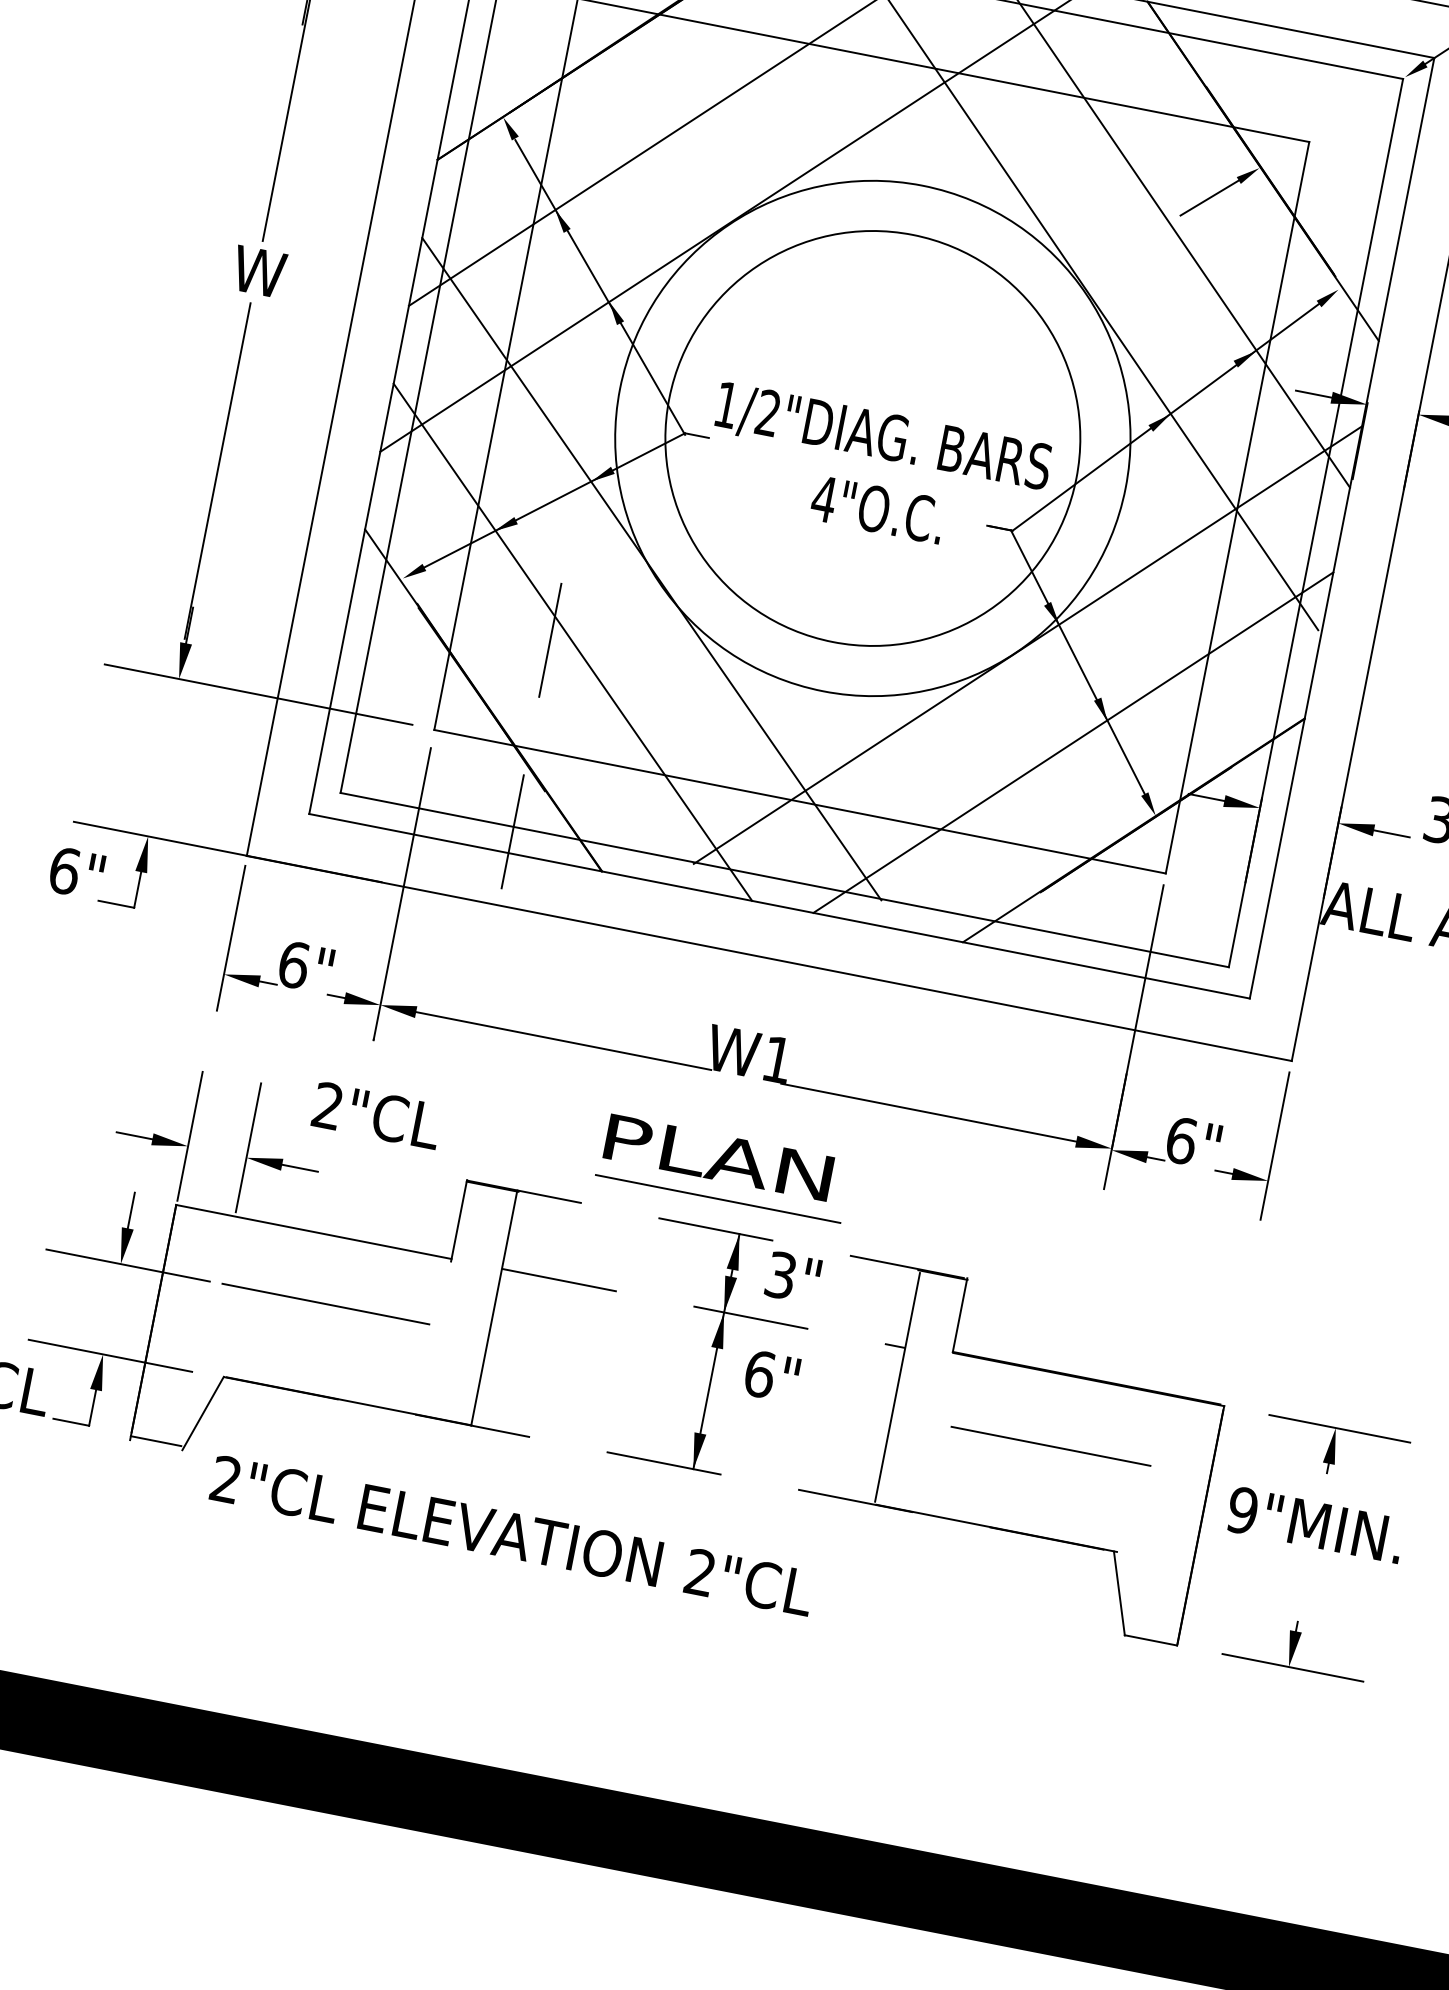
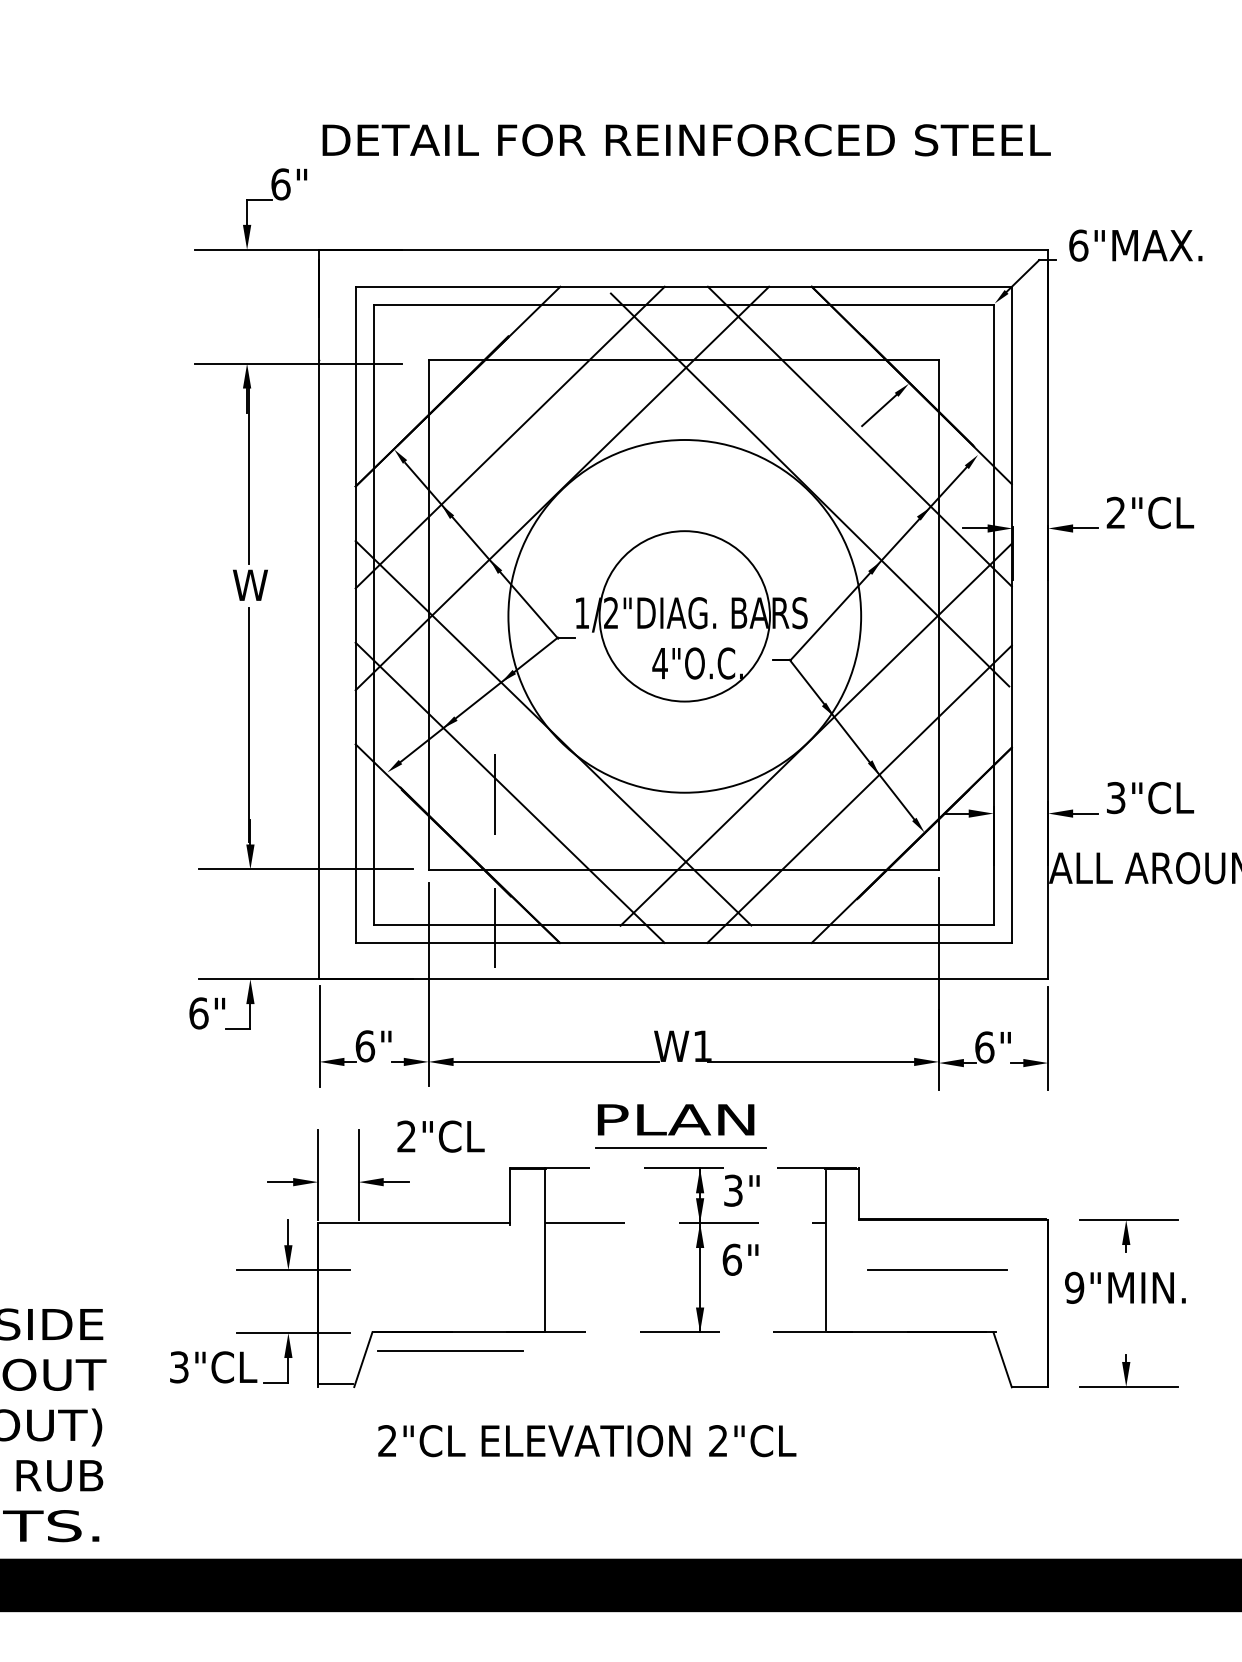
circle: (872, 438) -> (684, 616), size x0.6
line: (326, 1303) -> (450, 1350), moved
text: (512, 1536) -> (587, 1441), moved

